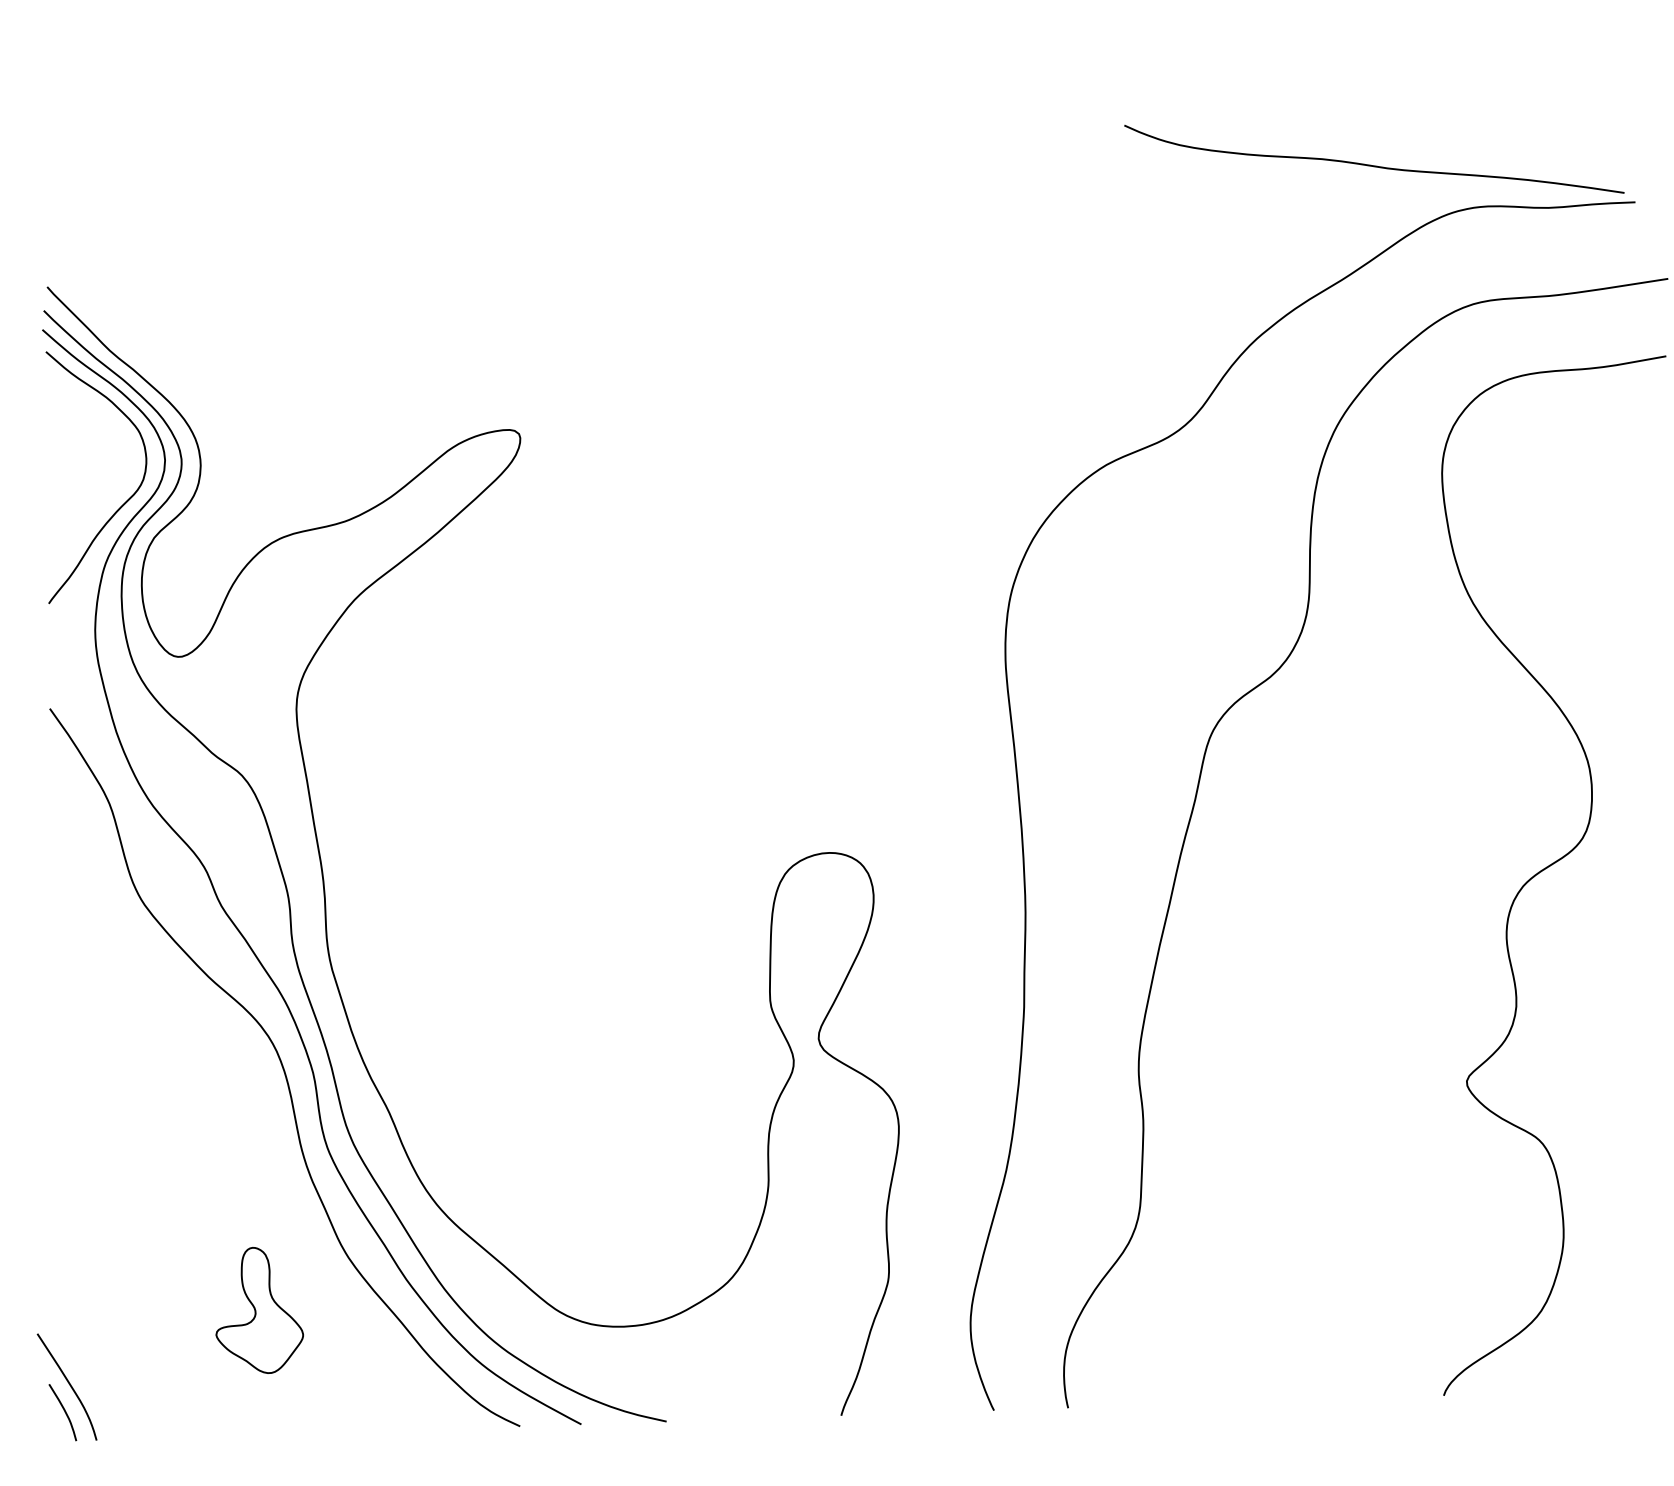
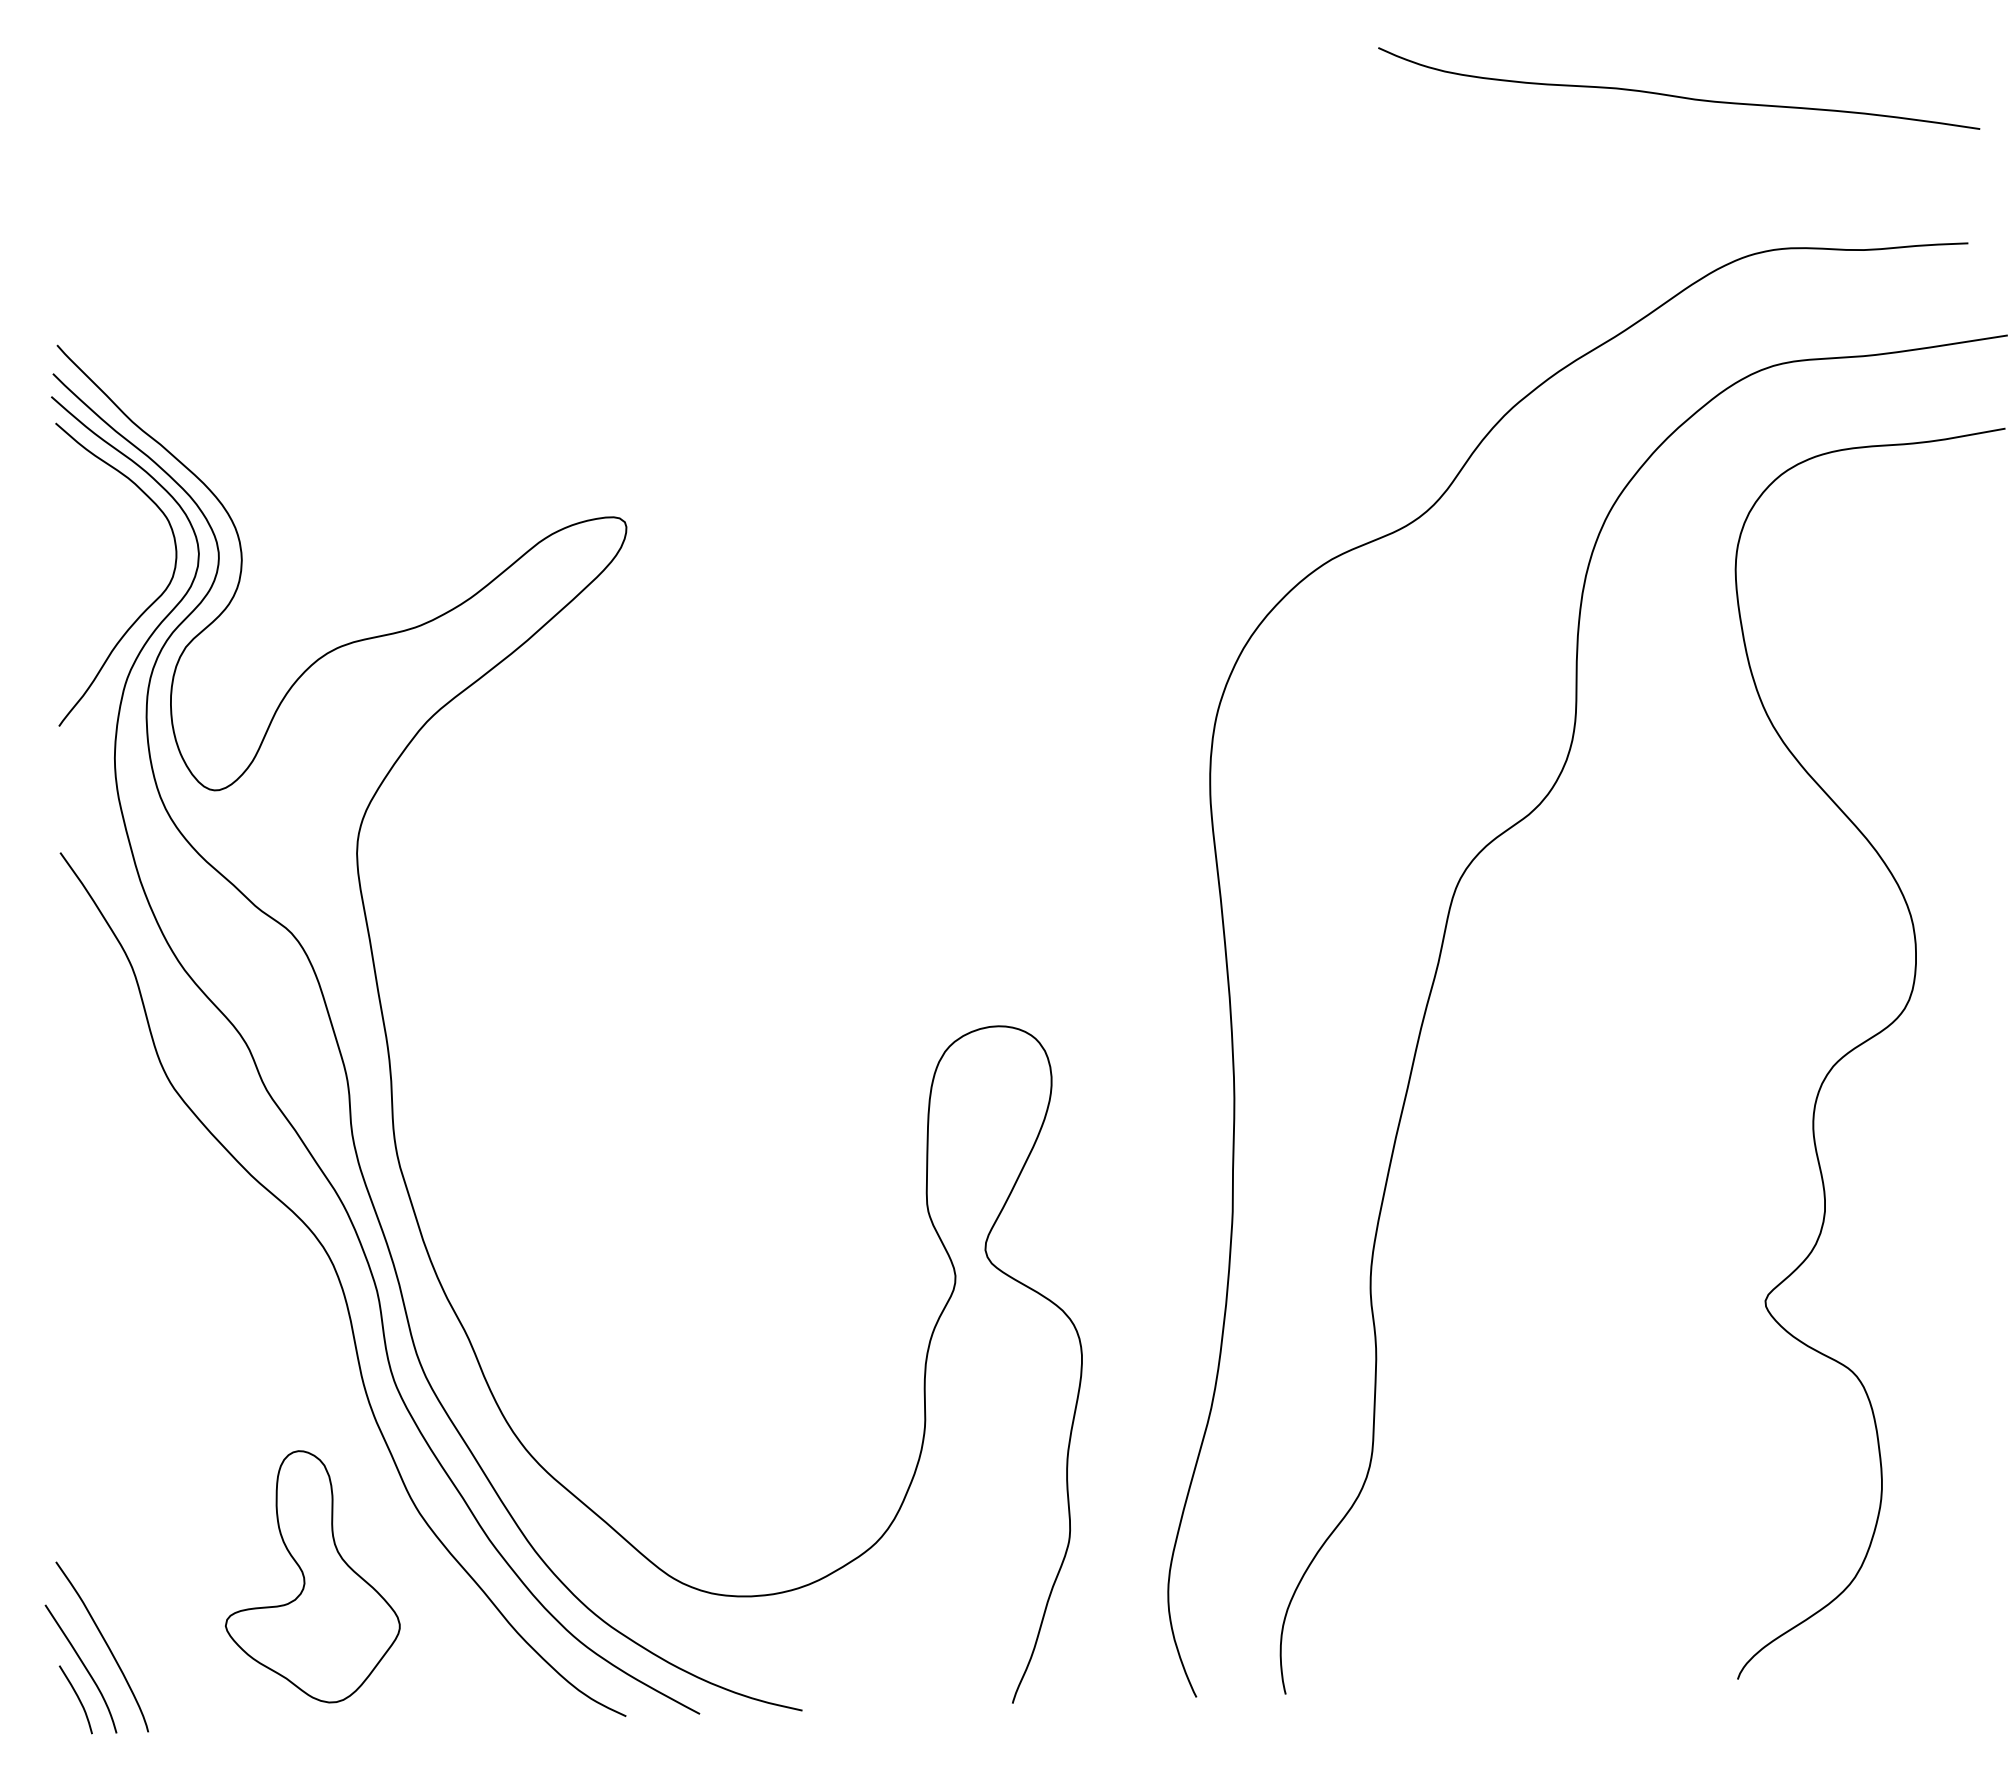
curve: (1372, 165) -> (1677, 95), moved
part: (259, 1310) -> (312, 1576), size x1.67
curve: (86, 1365) -> (104, 1642), added

